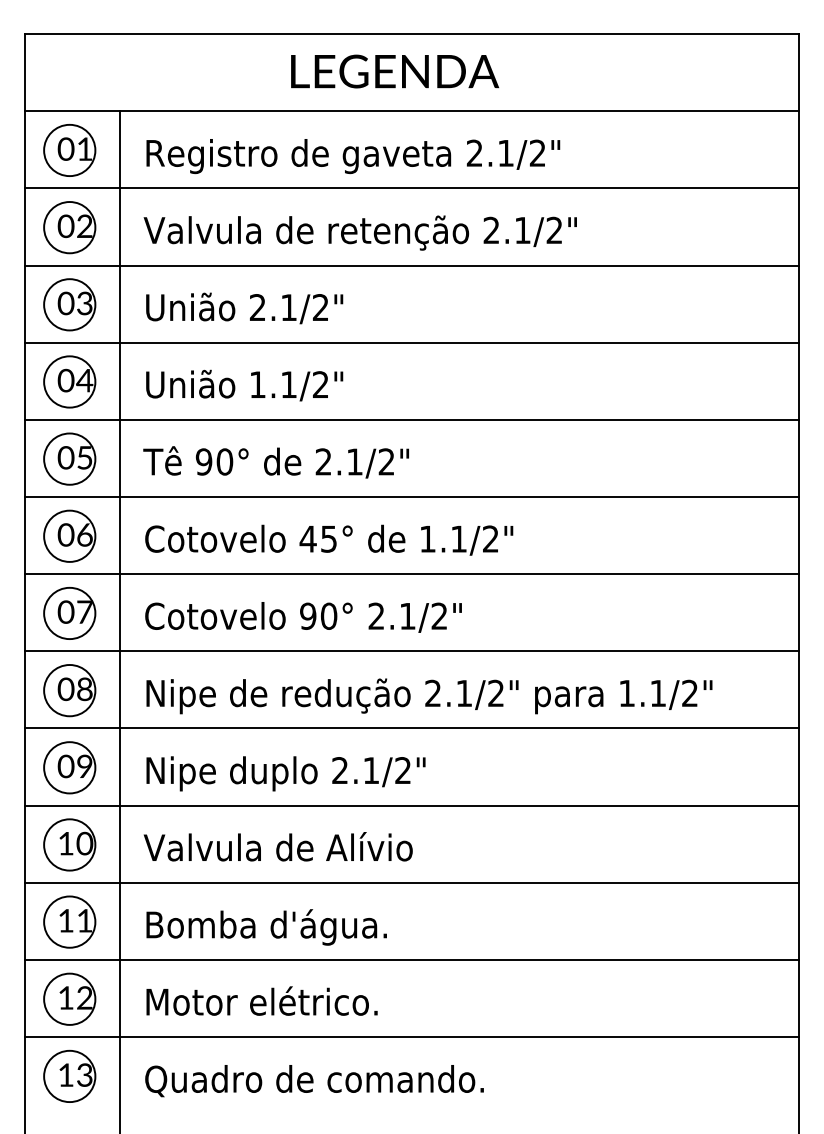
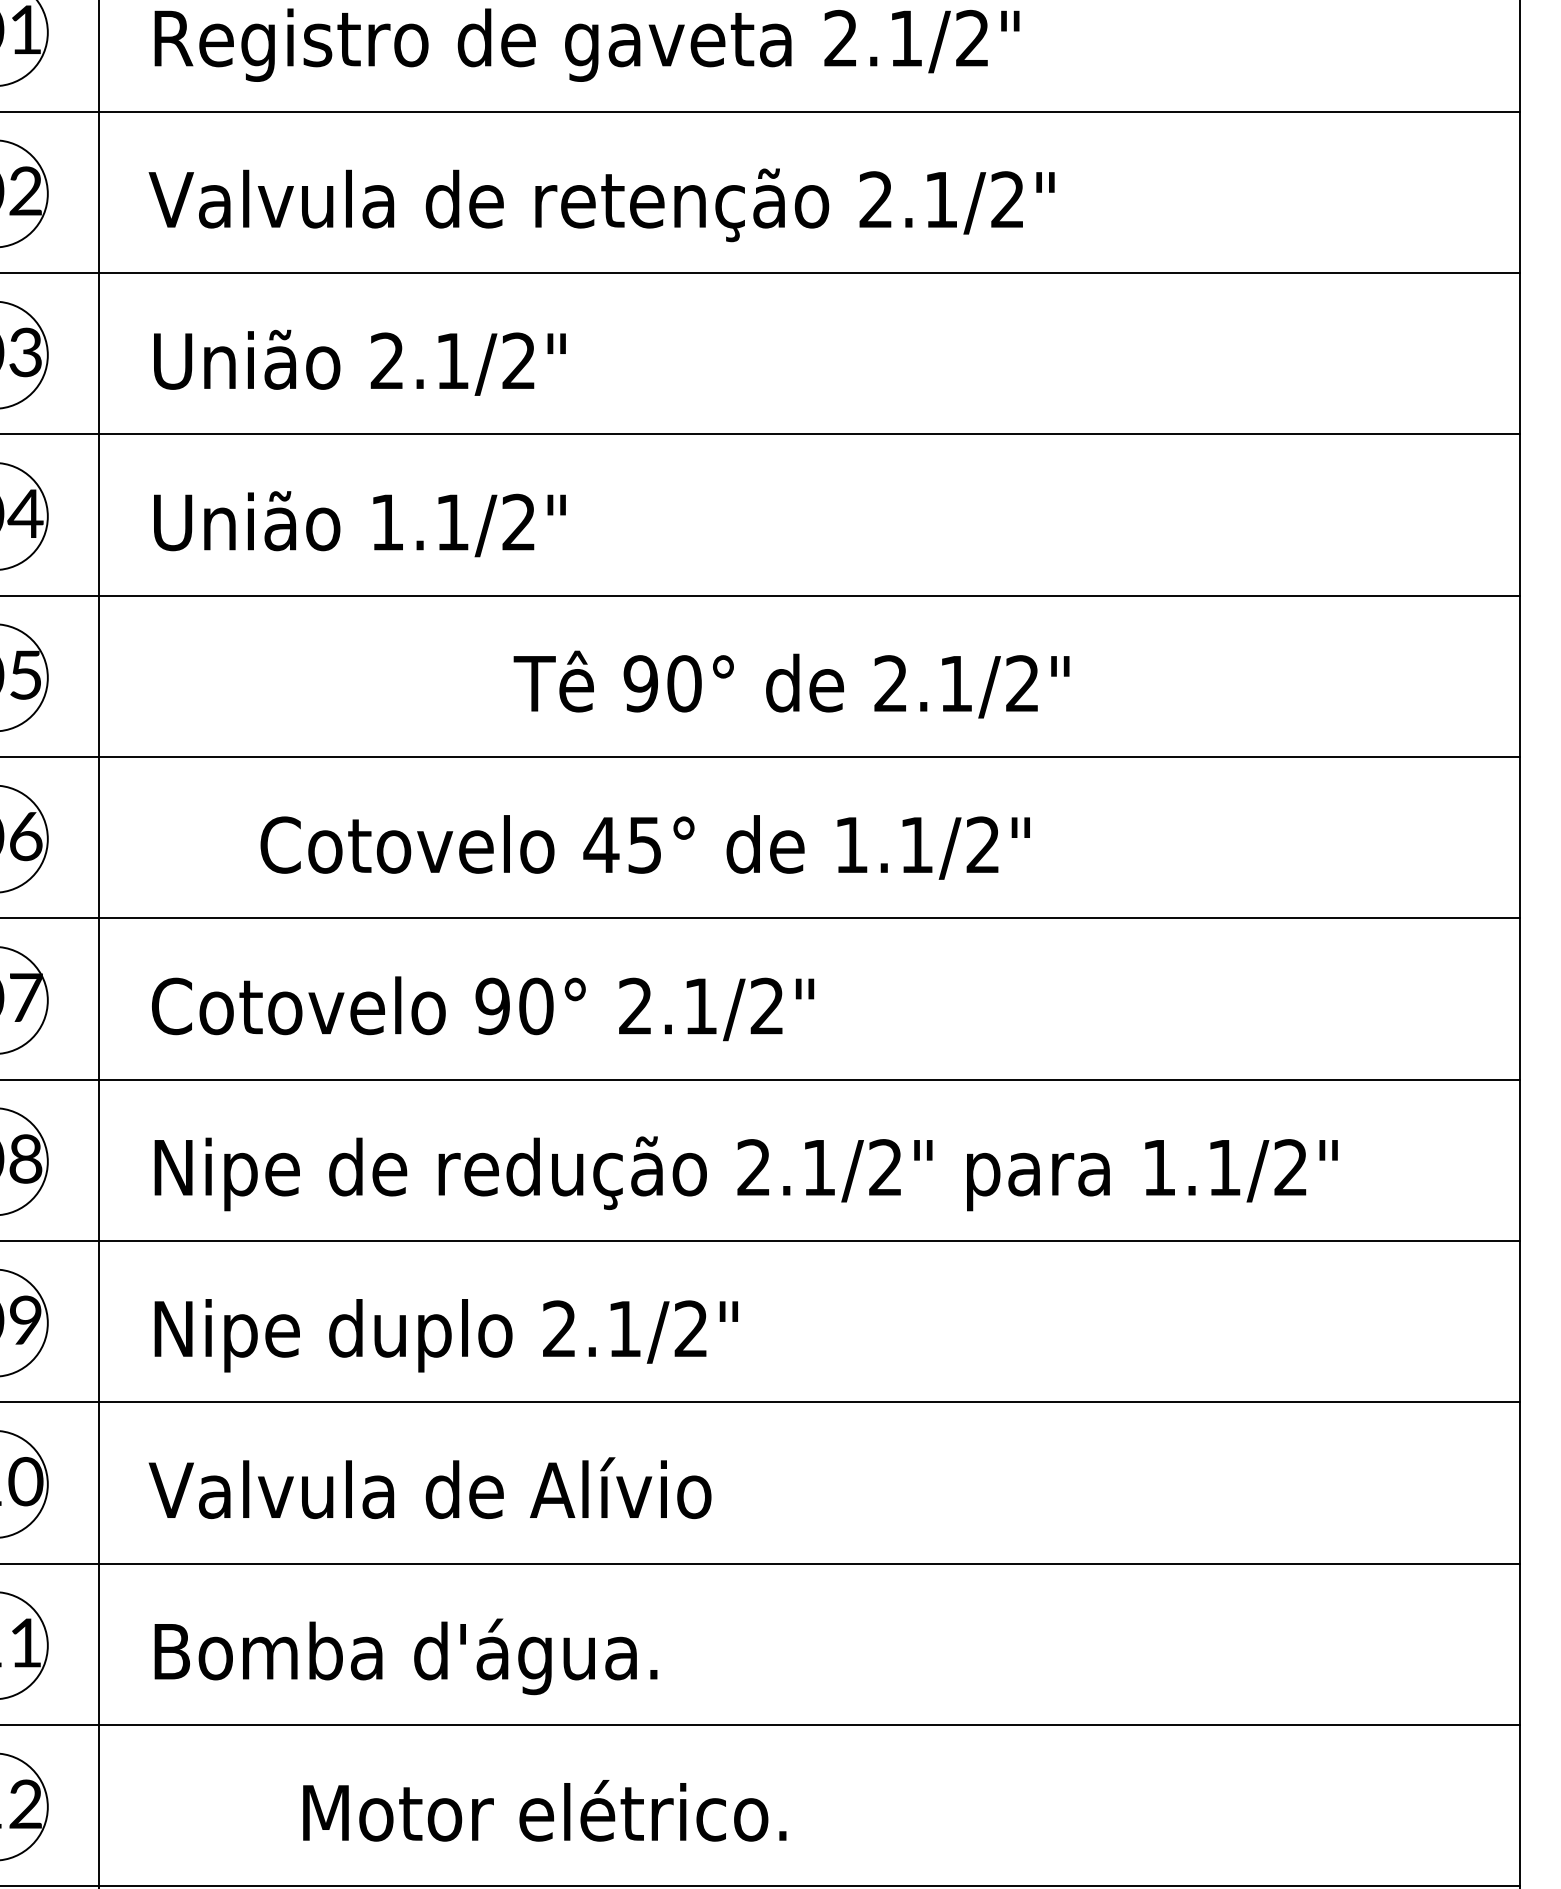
text: (275, 462) -> (790, 684), moved
text: (329, 539) -> (645, 845), moved
text: (261, 1000) -> (543, 1809), moved

